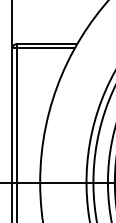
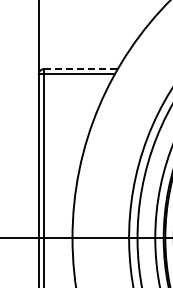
line: (46, 44) -> (80, 69), solid -> dashed

